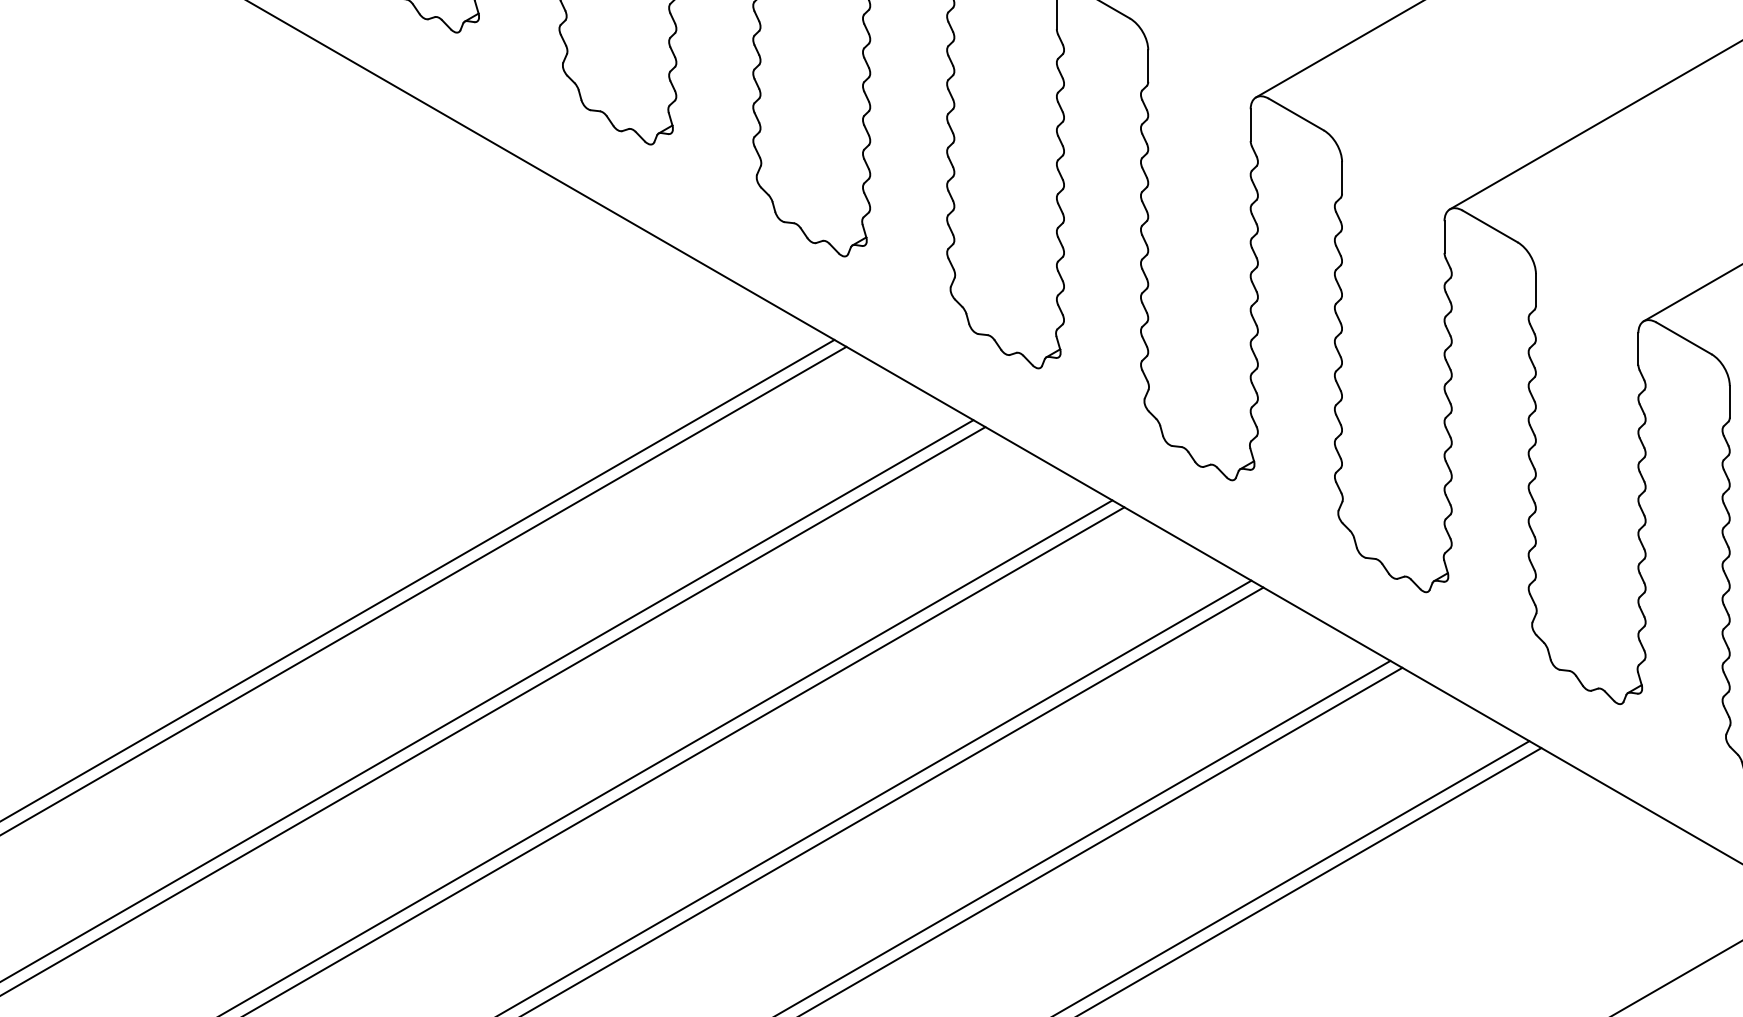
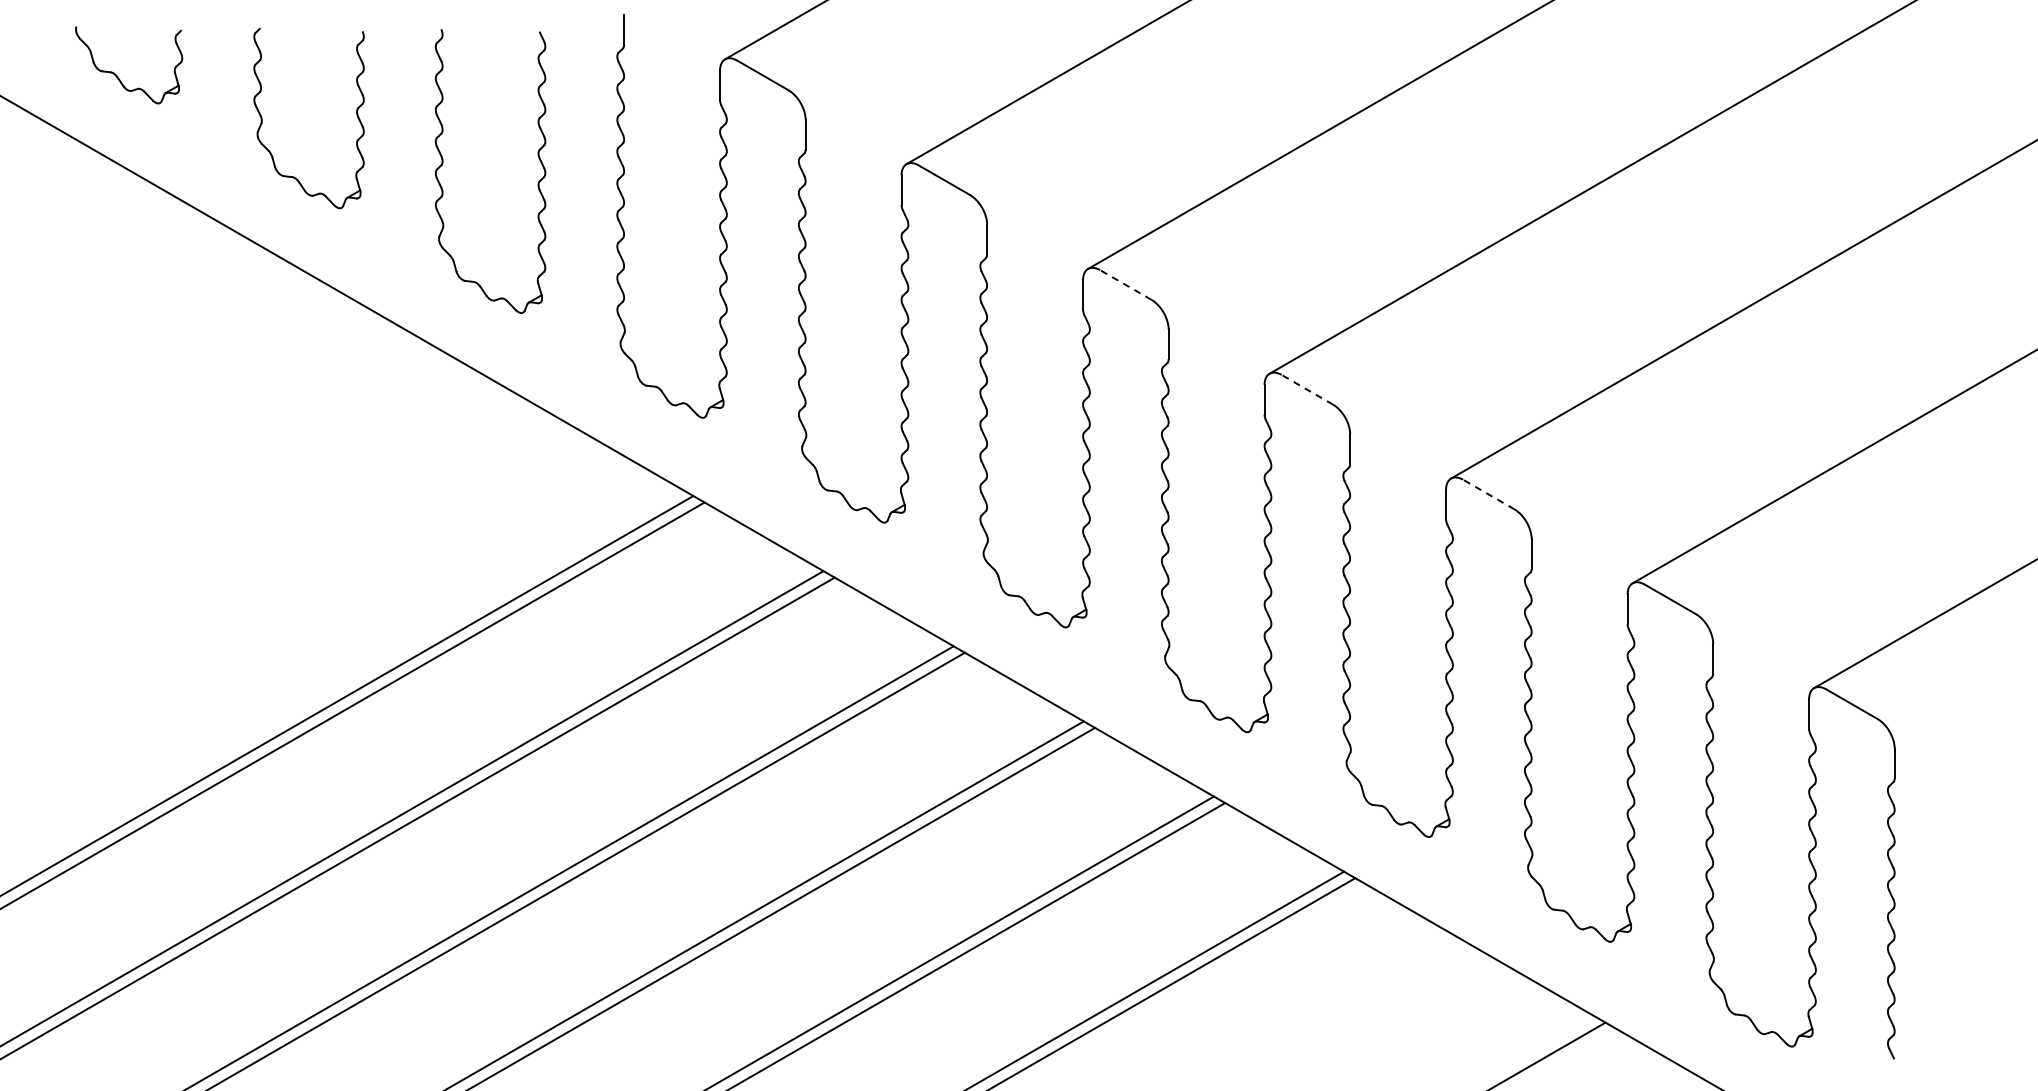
line: (1295, 115) -> (1125, 285), solid -> dashed
line: (1490, 226) -> (1307, 389), solid -> dashed
line: (1683, 338) -> (1488, 494), solid -> dashed

